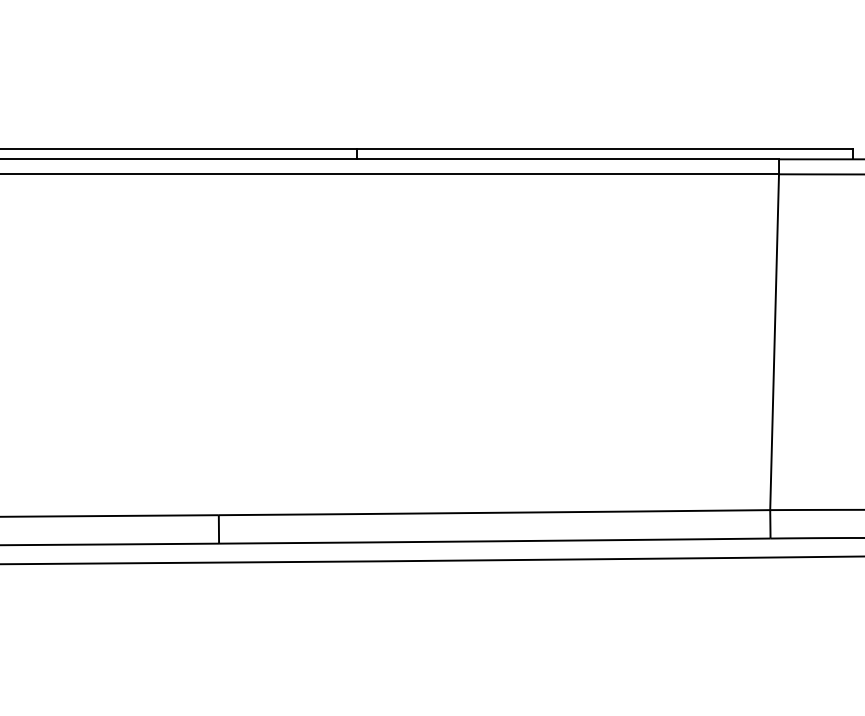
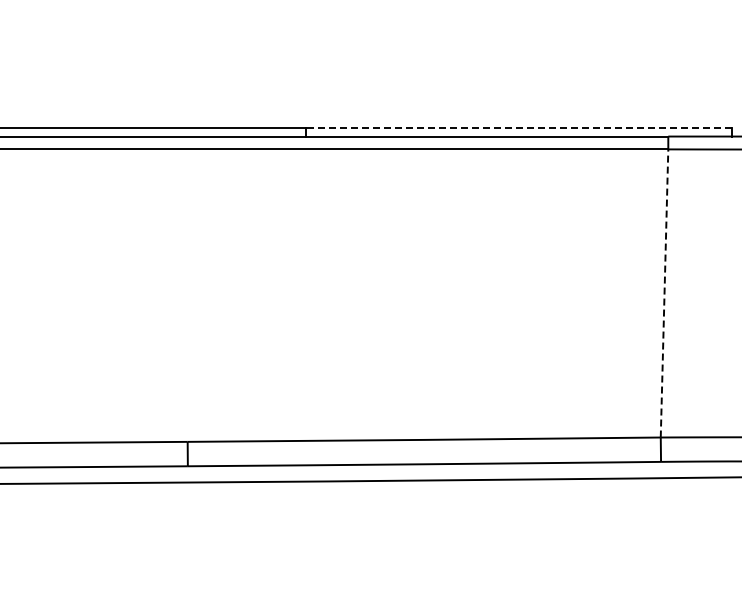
line: (604, 148) -> (518, 127), solid -> dashed
line: (774, 341) -> (664, 292), solid -> dashed

